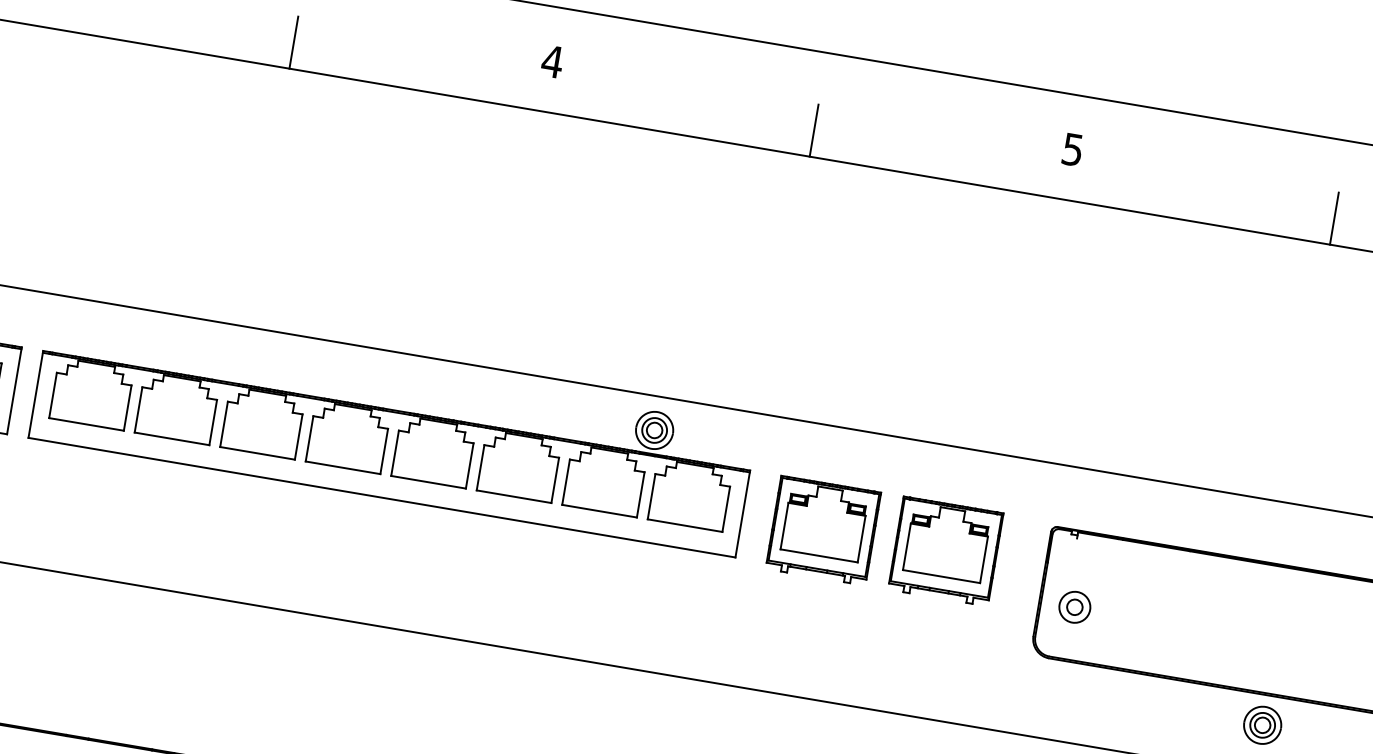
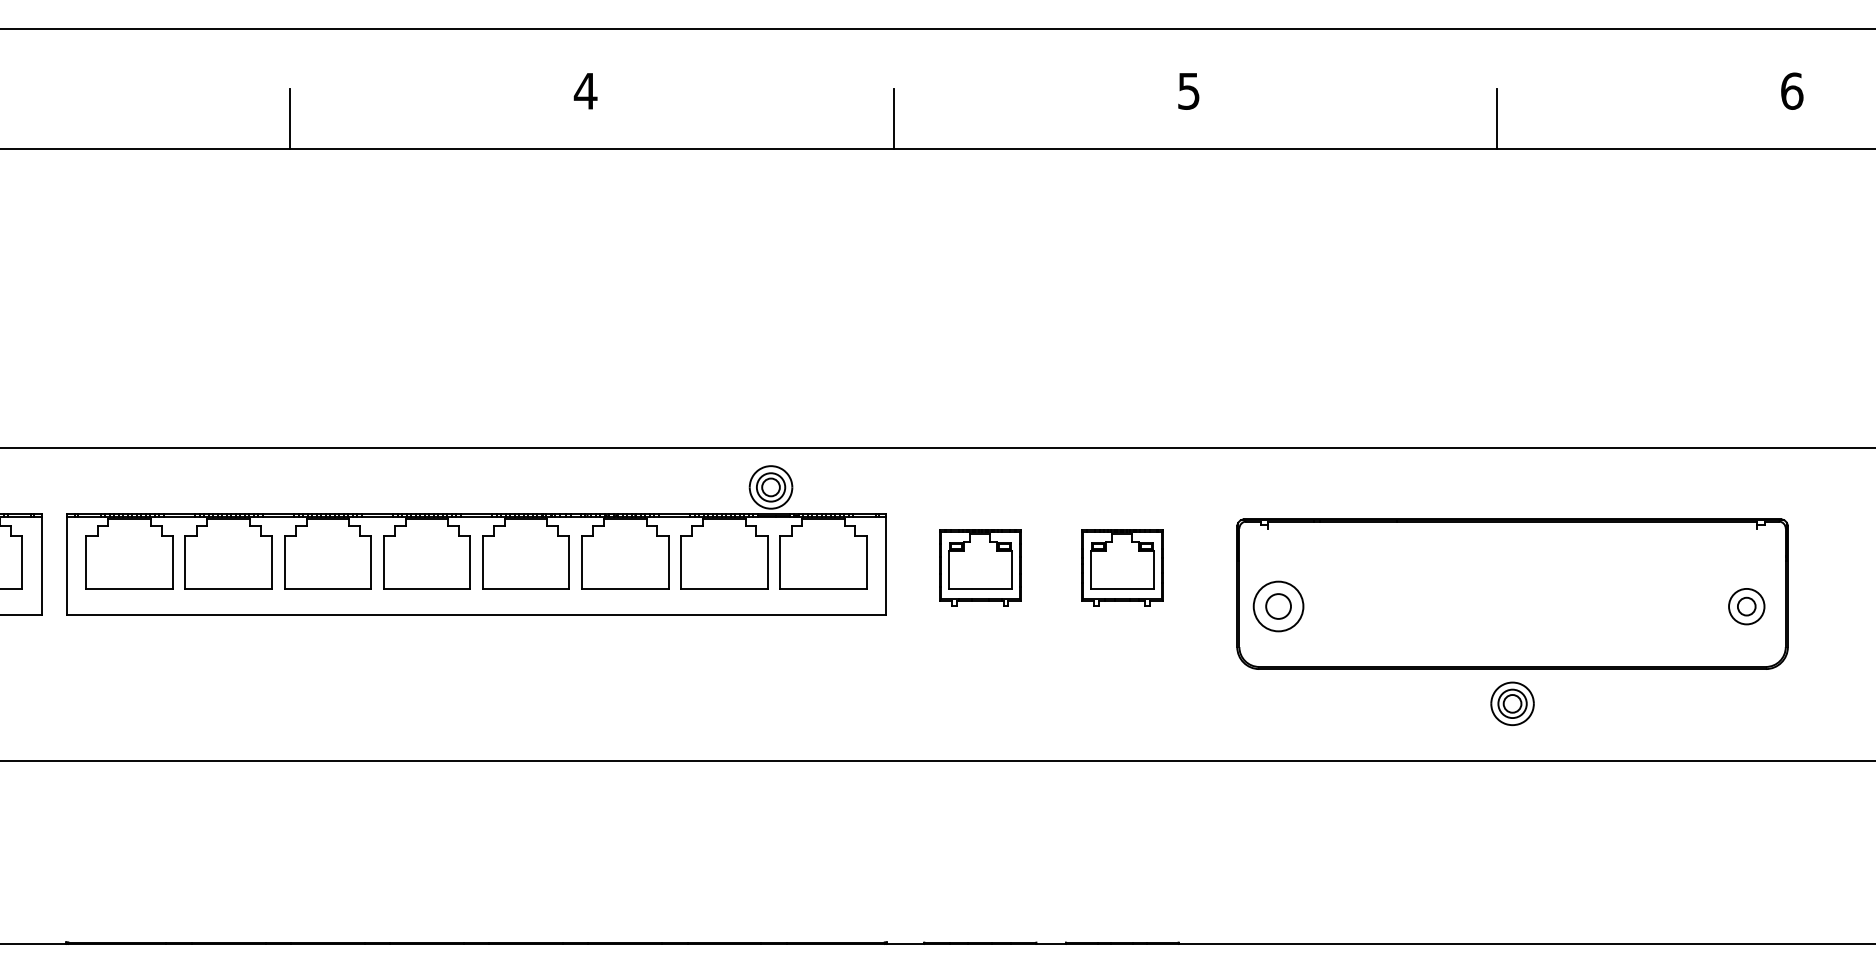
part: (823, 530) -> (980, 567), size x0.7
part: (945, 550) -> (1121, 567), size x0.7
part: (1074, 607) -> (1277, 606), size x1.4

